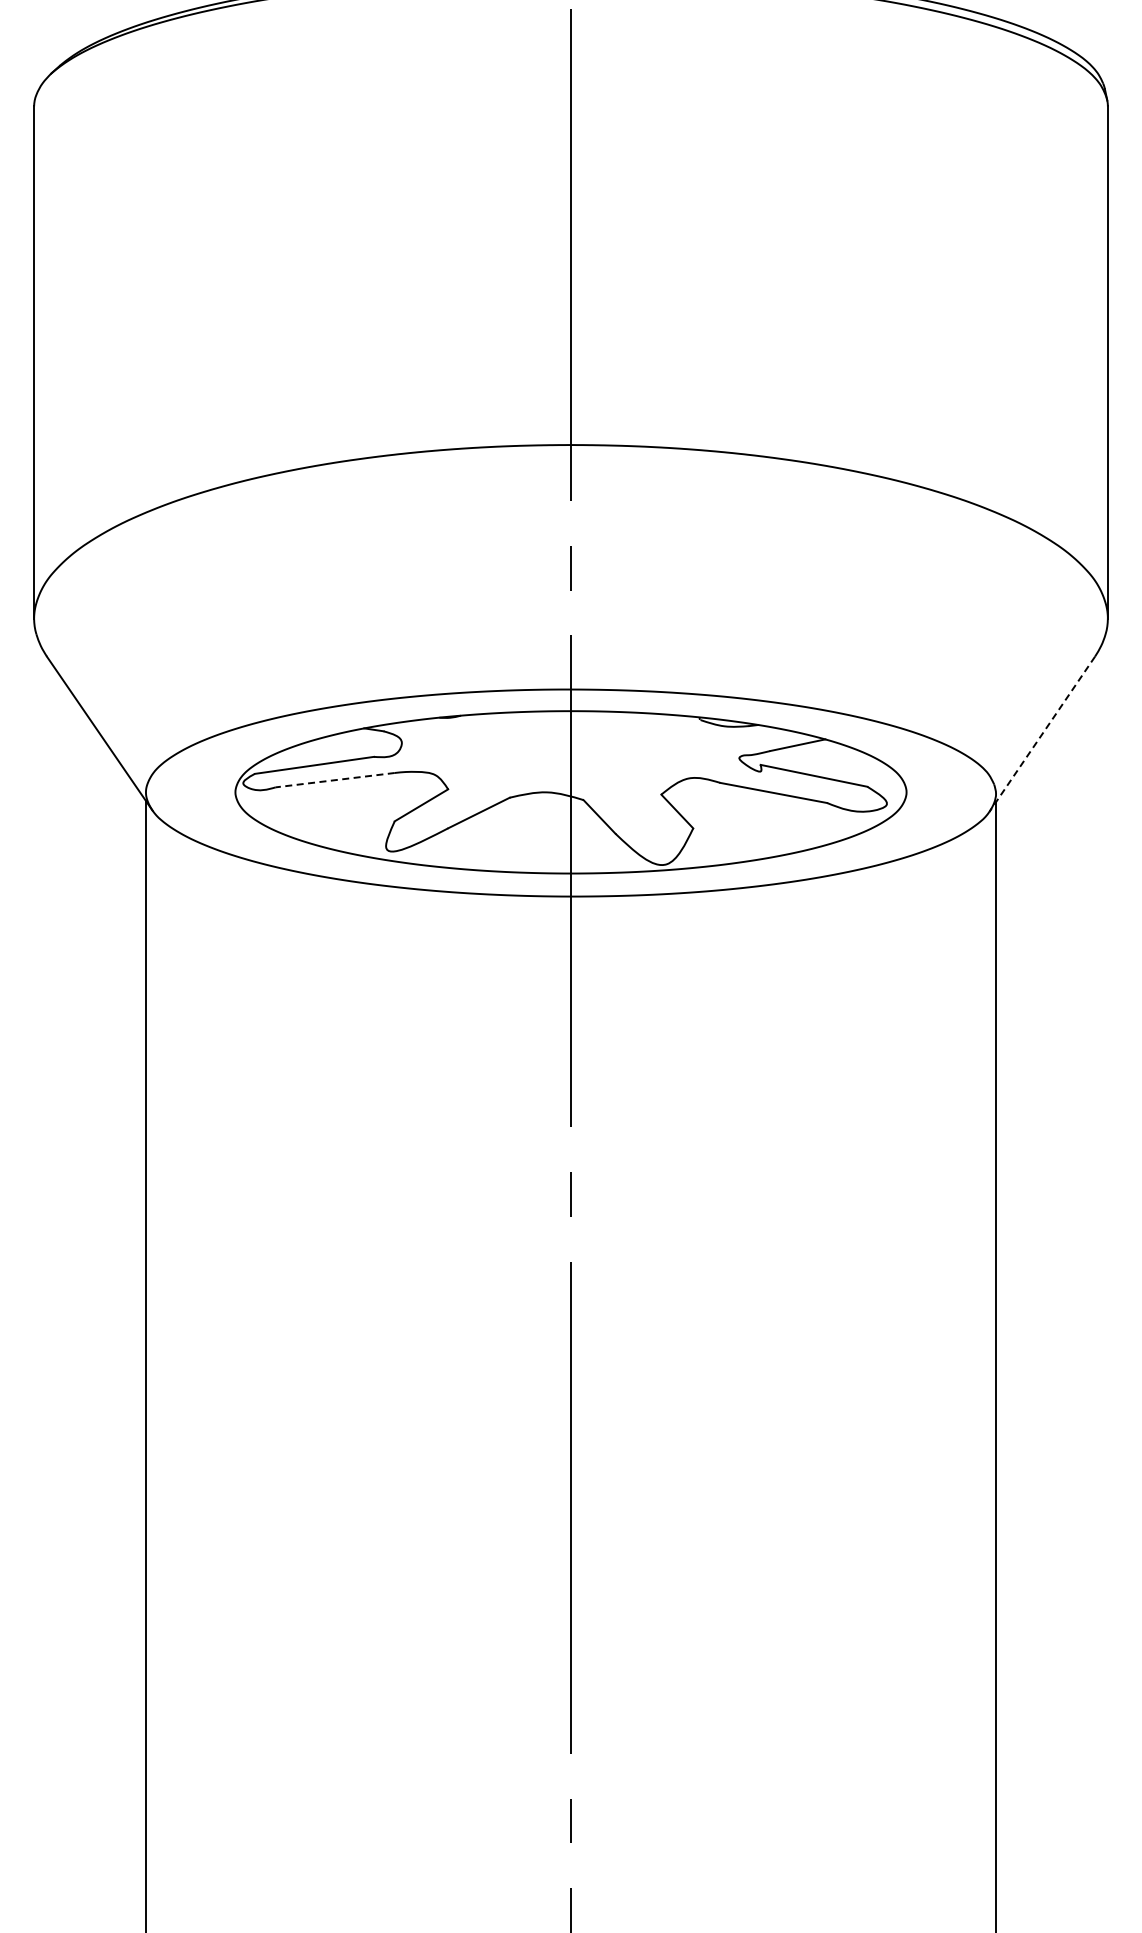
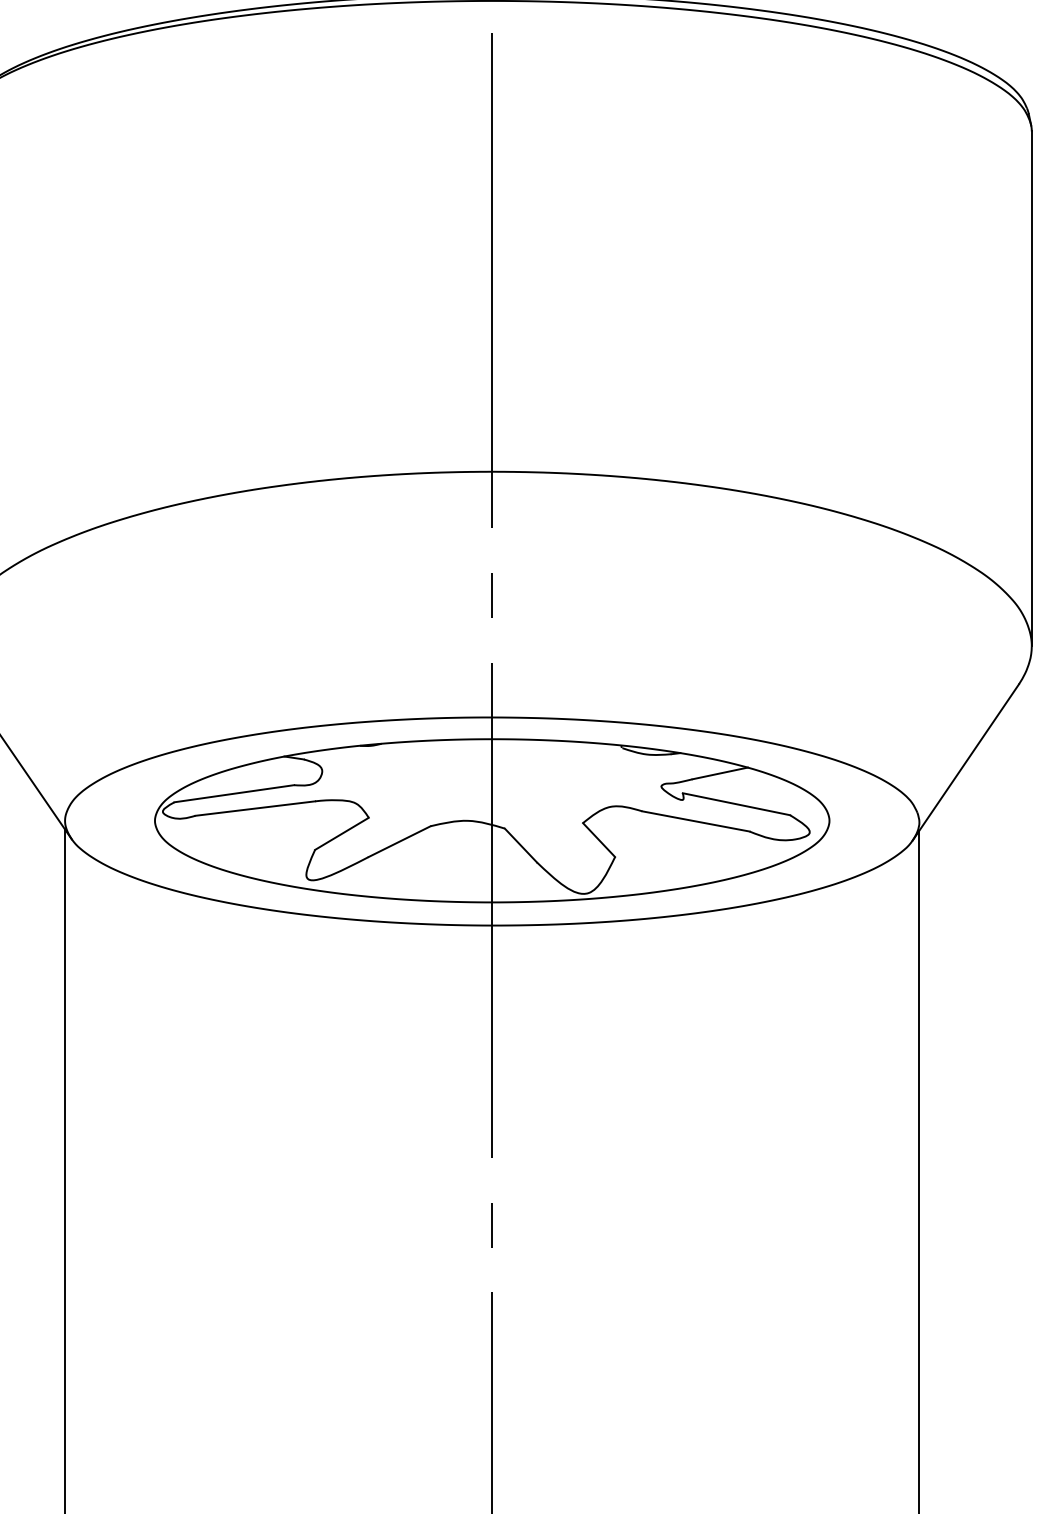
line: (1042, 734) -> (966, 762), dashed -> solid
line: (335, 780) -> (255, 808), dashed -> solid

